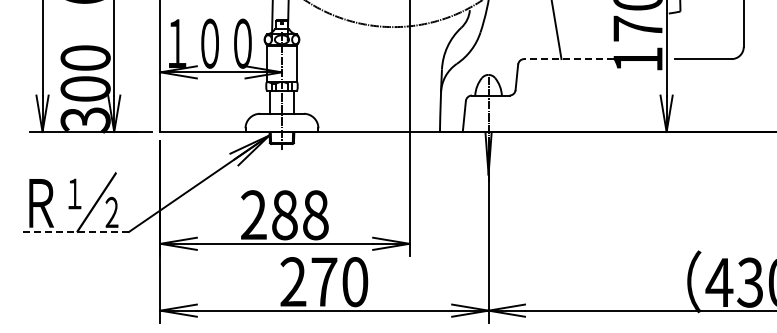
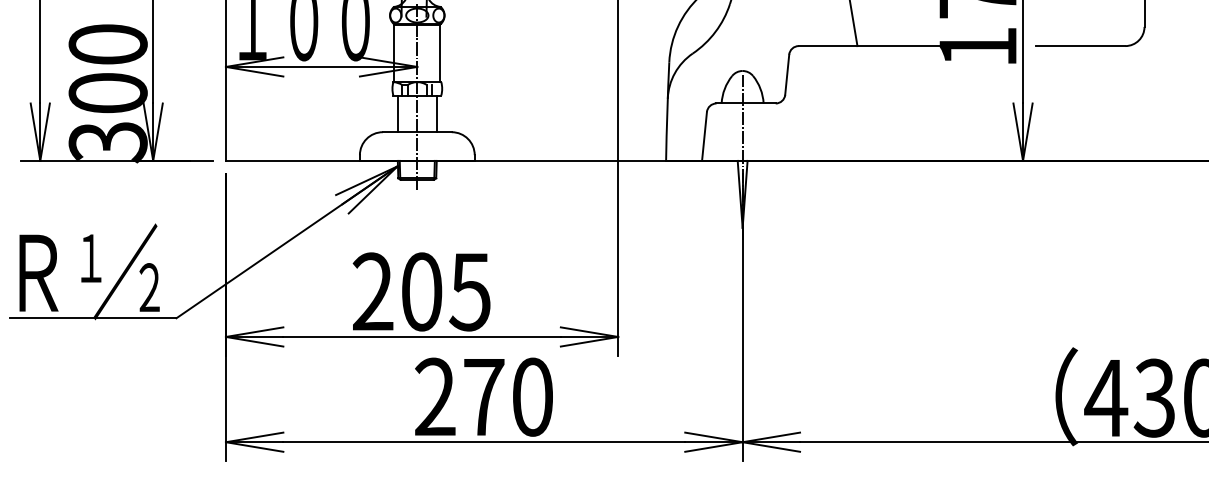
line: (568, 59) -> (868, 46), dashed -> solid
text: (300, 215) -> (446, 292), 288 -> 205
line: (76, 231) -> (93, 317), dashed -> solid

